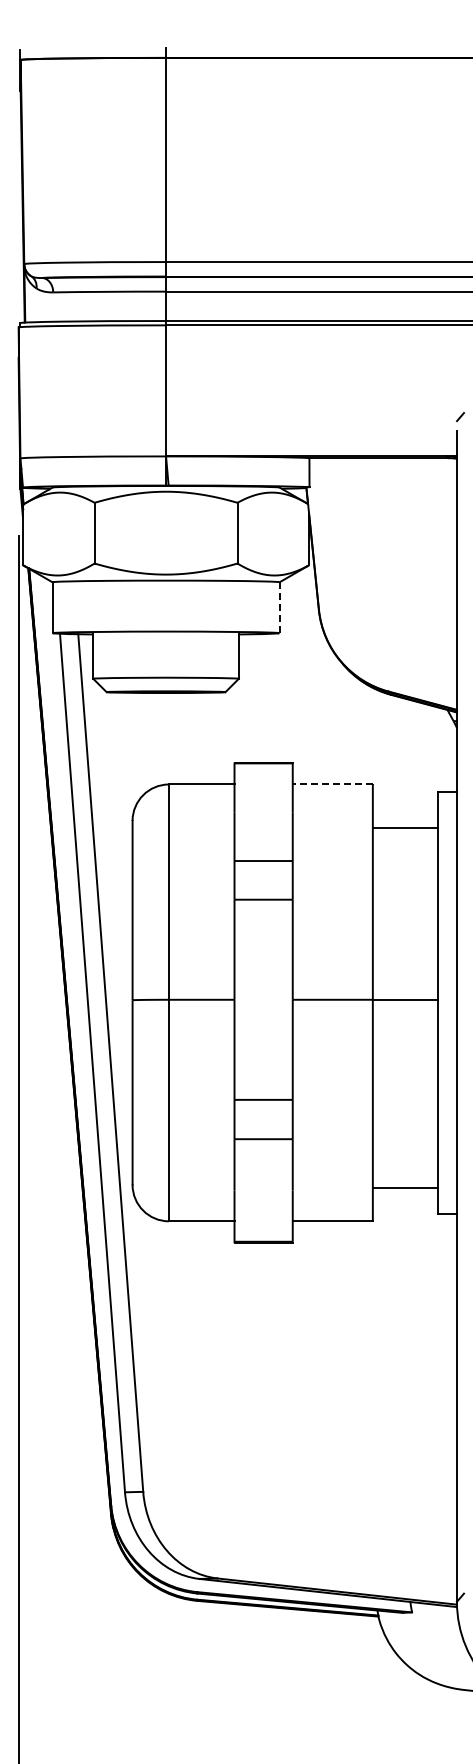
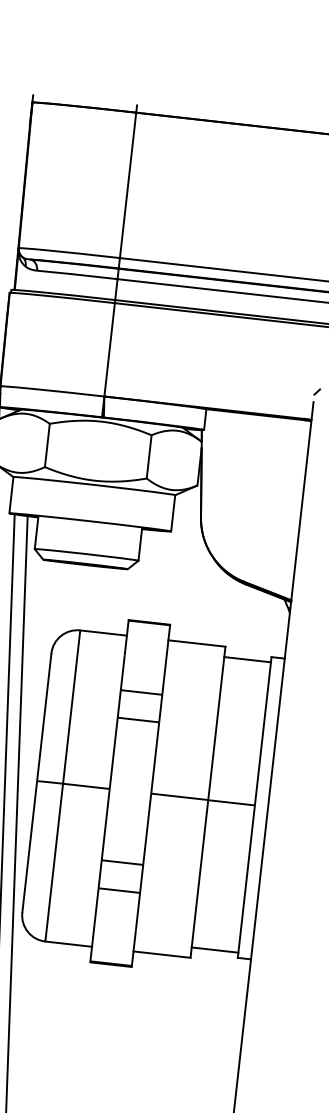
line: (279, 608) -> (173, 513), dashed -> solid
line: (332, 784) -> (196, 643), dashed -> solid
line: (405, 828) -> (247, 660), moved
line: (405, 1187) -> (215, 949), moved

